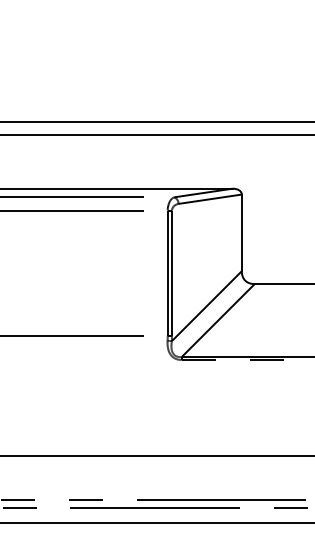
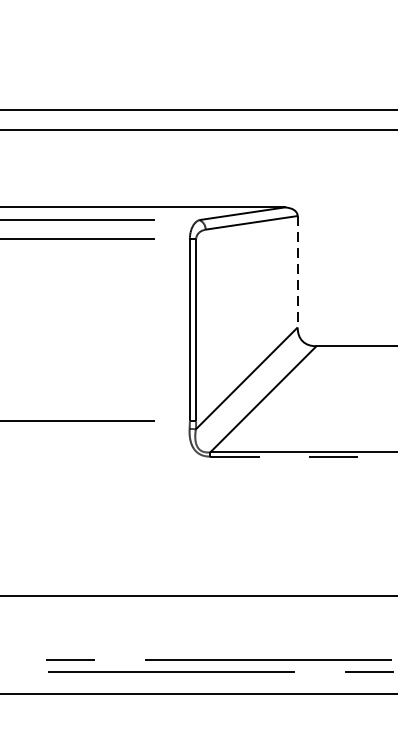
line: (241, 233) -> (297, 272), solid -> dashed

